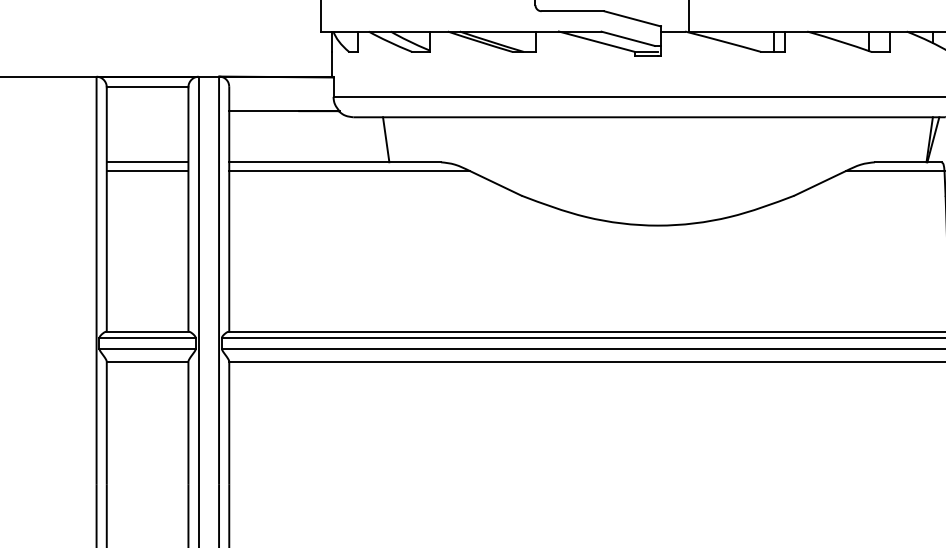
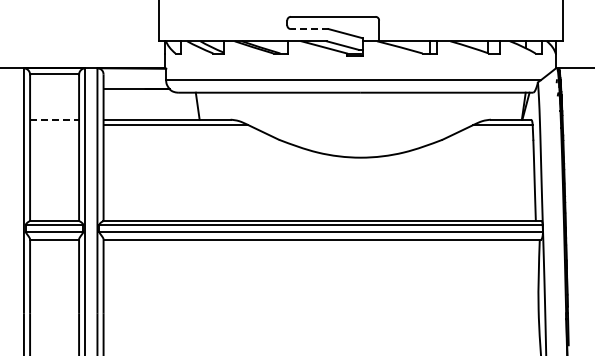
line: (572, 11) -> (309, 29), solid -> dashed
line: (149, 161) -> (55, 119), solid -> dashed
line: (147, 171) -> (54, 125), removed

